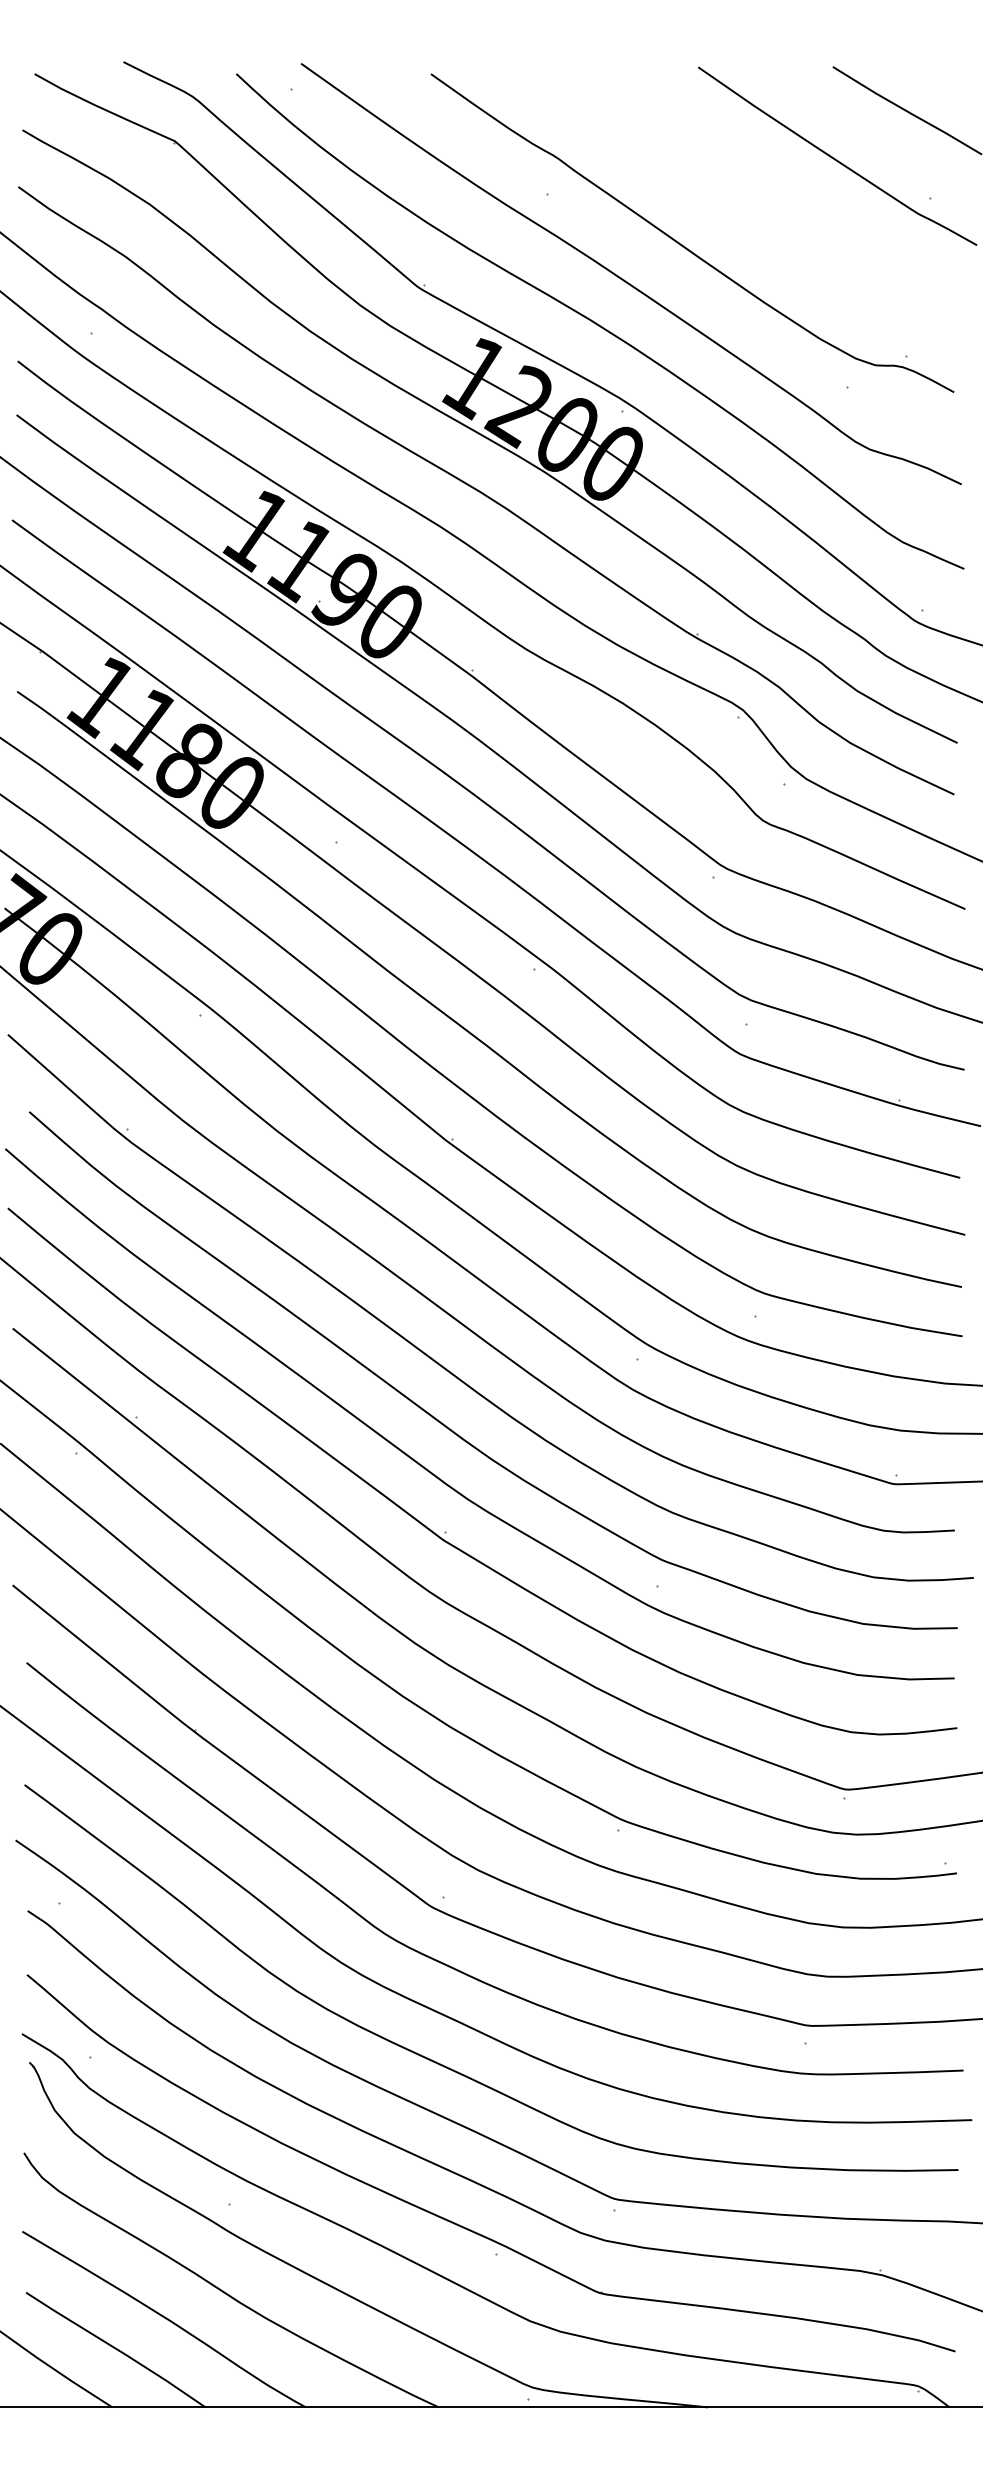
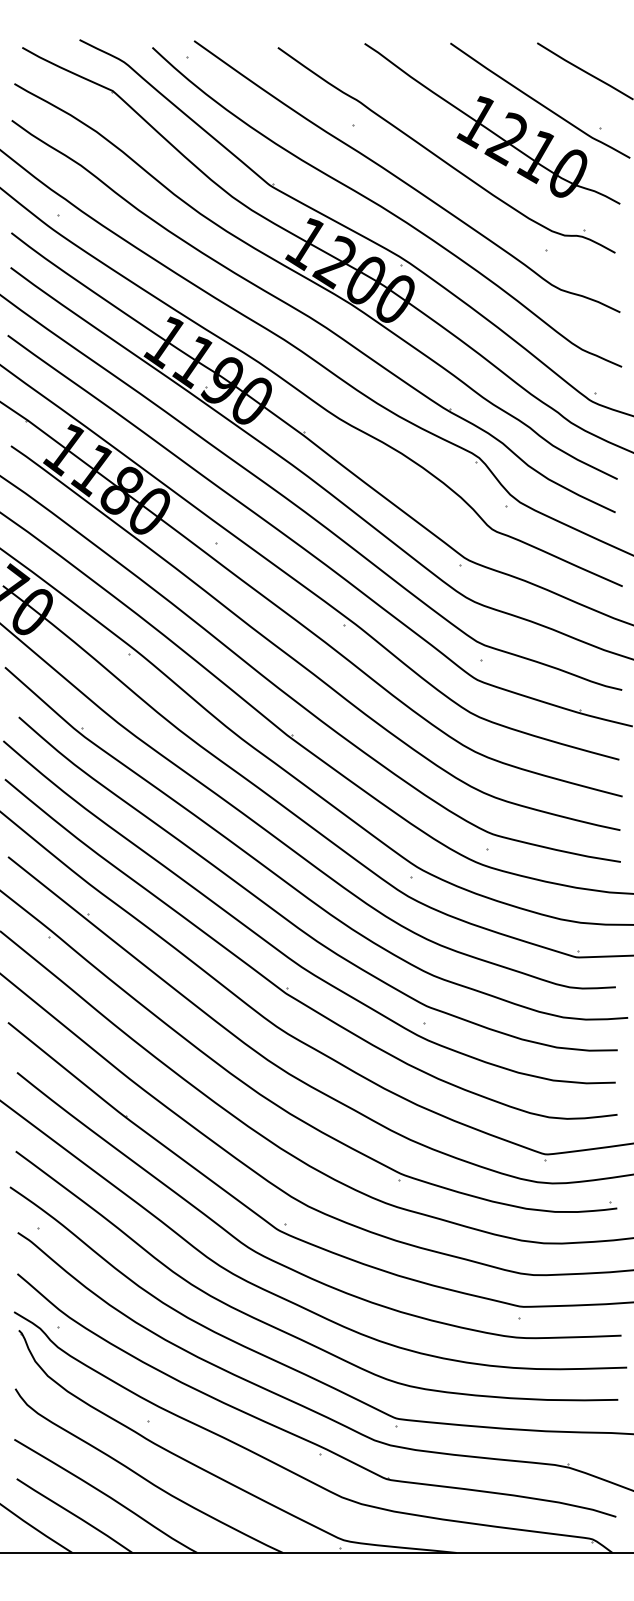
part: (760, 200) -> (490, 129), added

